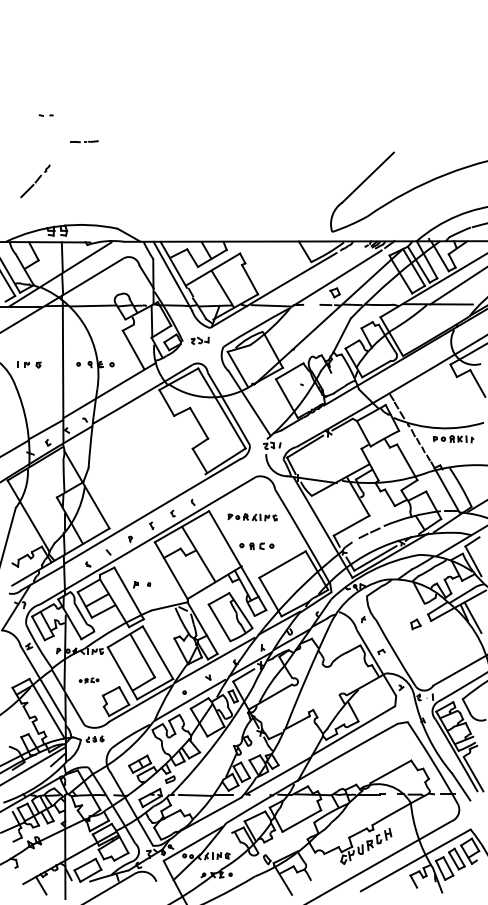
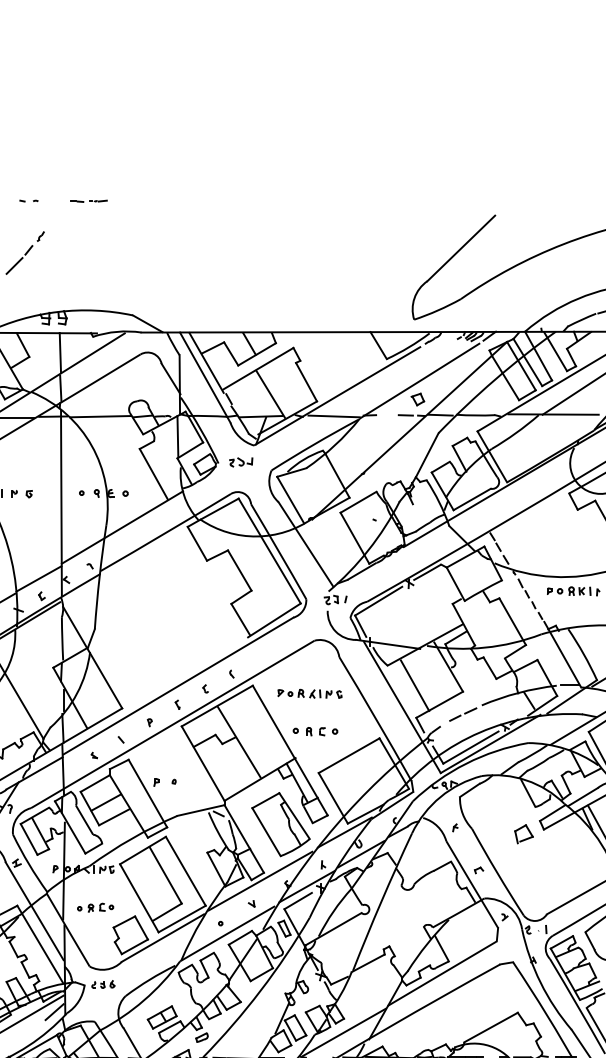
part: (45, 115) -> (27, 201), moved
line: (332, 510) -> (414, 684), added
part: (415, 624) -> (523, 834), size x1.43
part: (88, 680) -> (94, 907), size x1.43

